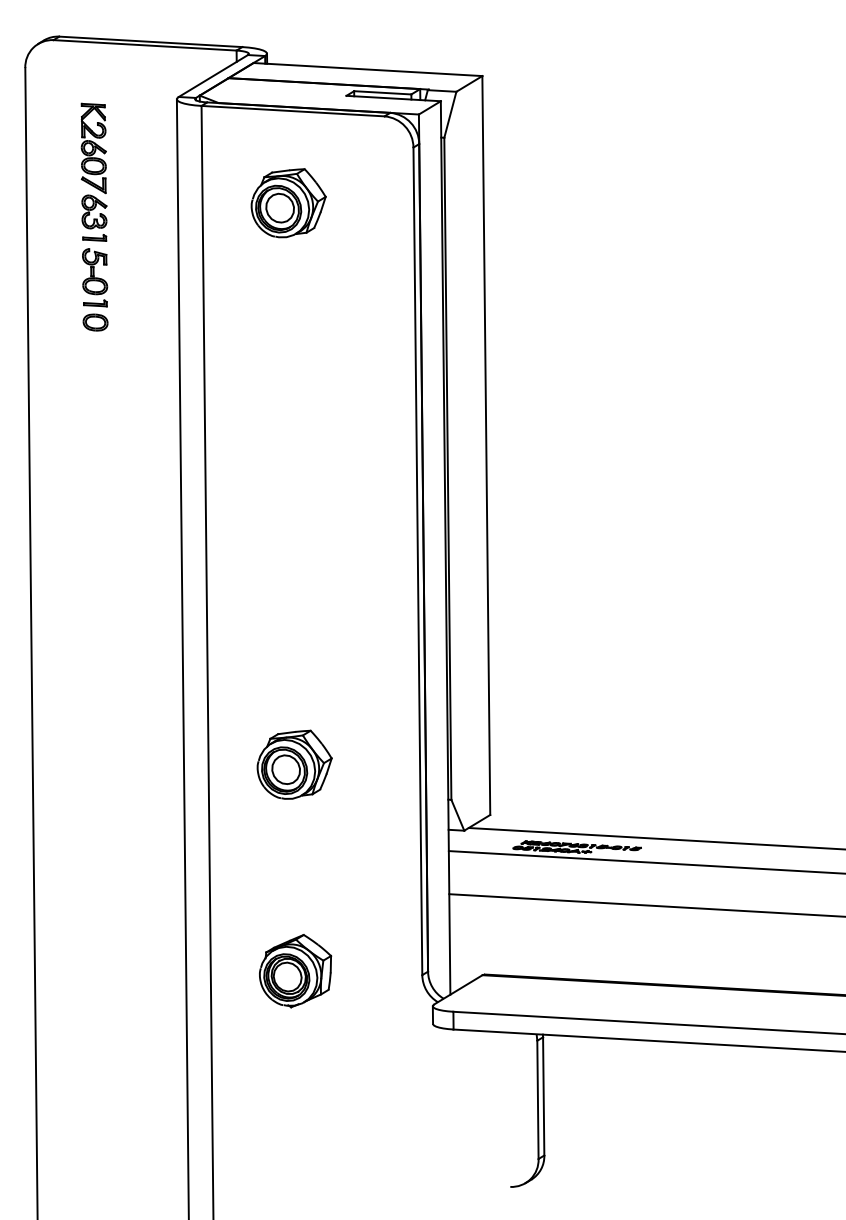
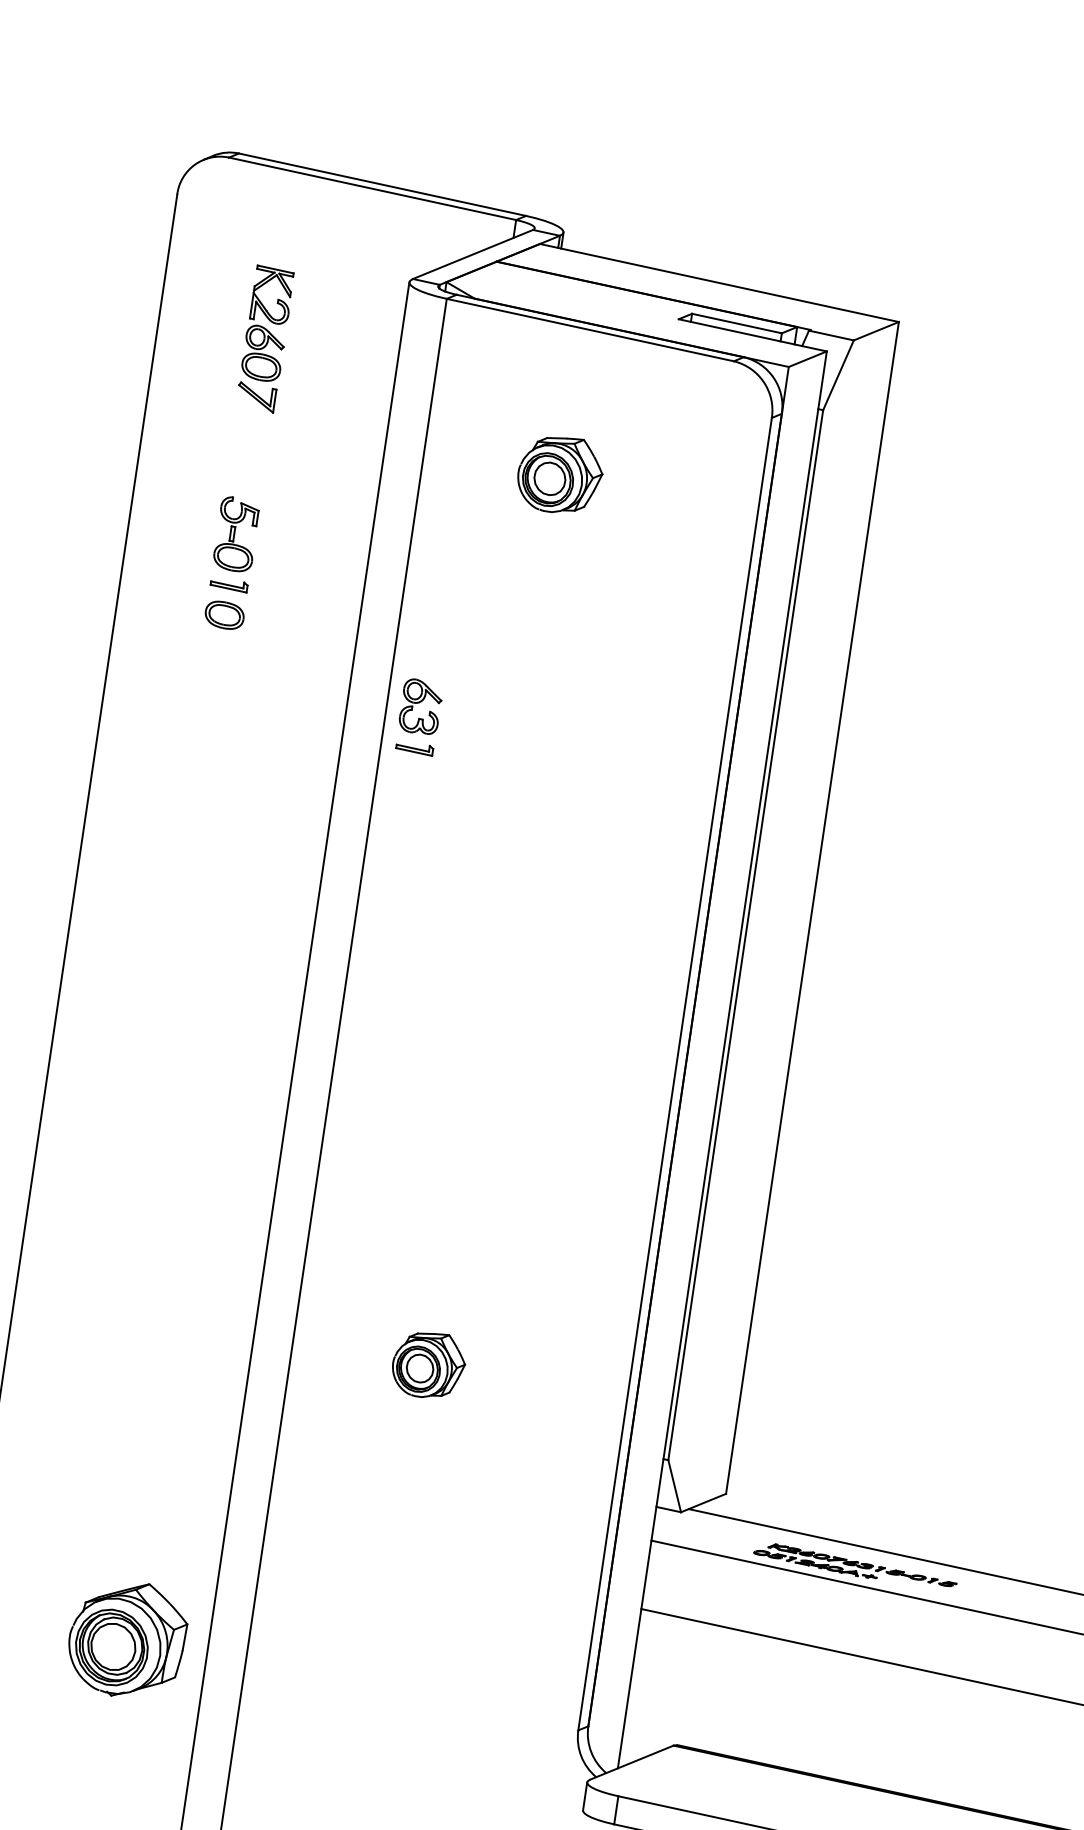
part: (288, 203) -> (559, 475), size x0.7
part: (94, 217) -> (419, 715), moved
part: (294, 764) -> (428, 1364), size x0.6
part: (295, 971) -> (127, 1640), moved

